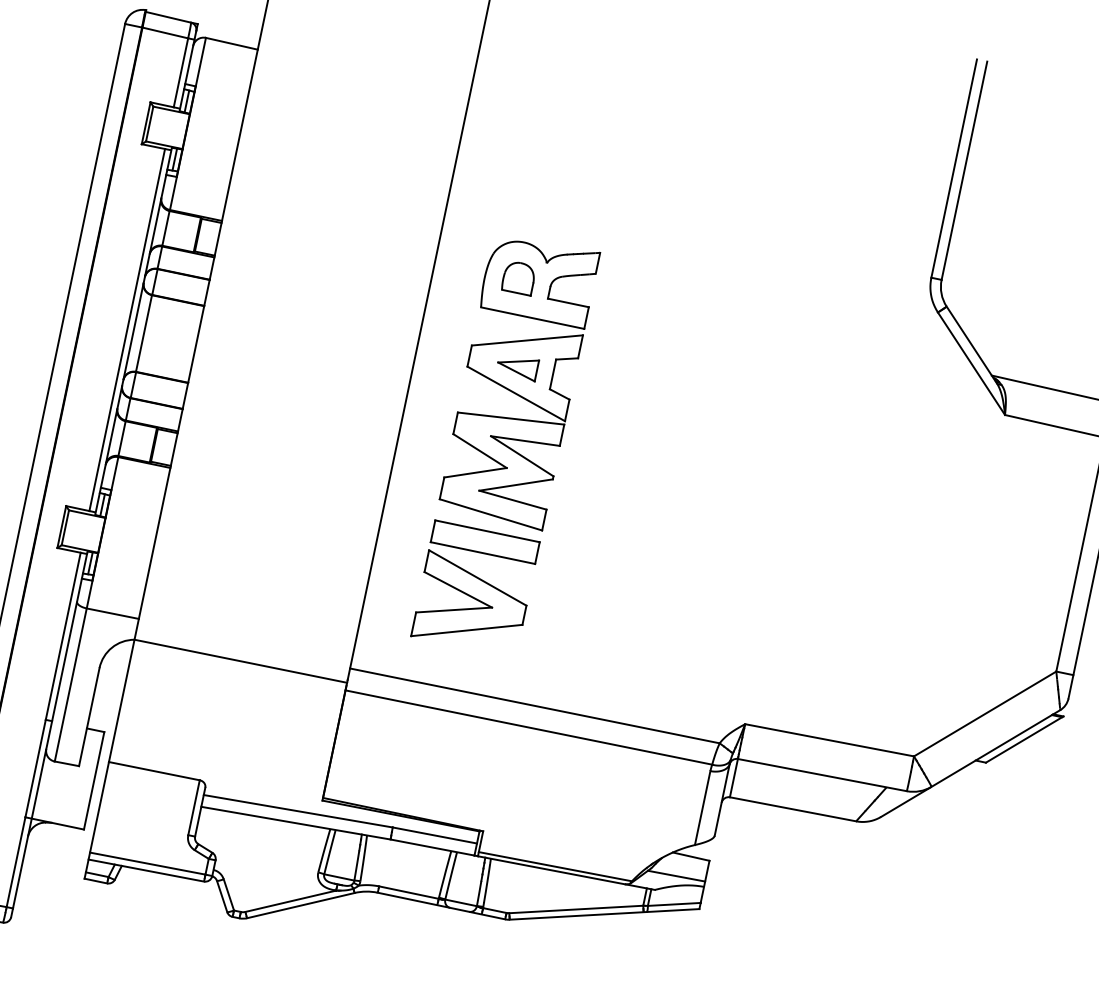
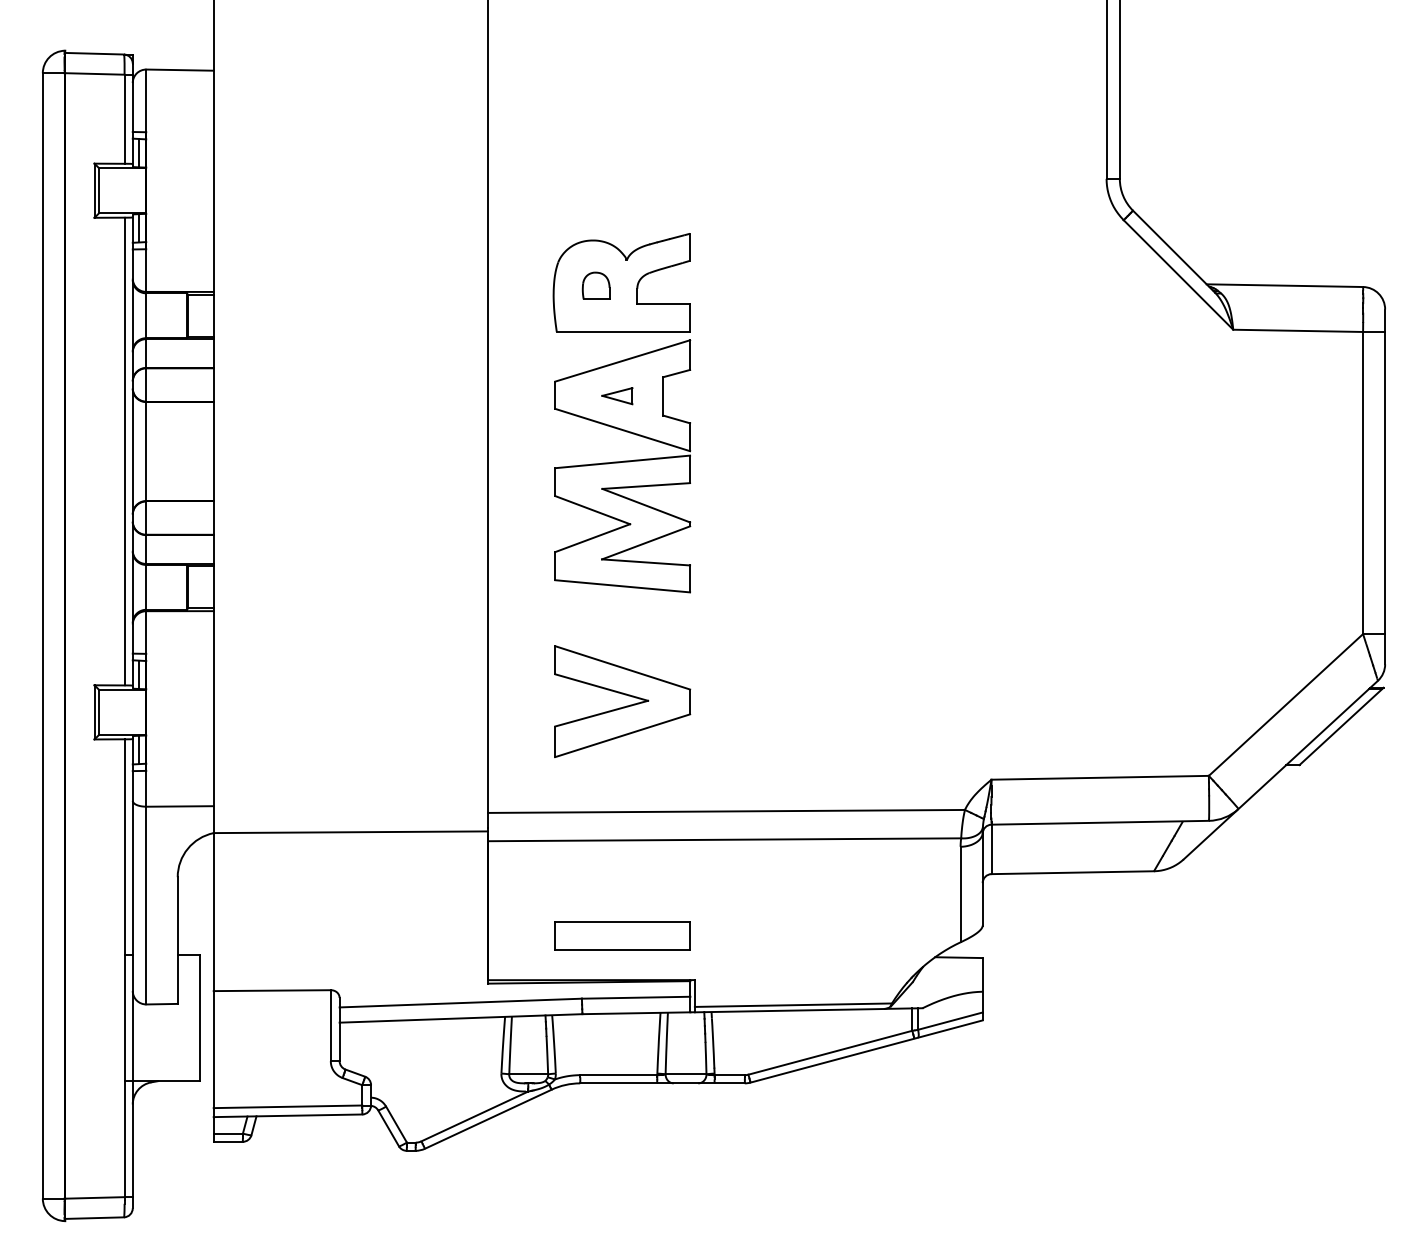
part: (519, 277) -> (596, 285), size x0.7
part: (517, 366) -> (617, 395), size x0.6
part: (485, 542) -> (622, 935), moved
line: (676, 876) -> (945, 985), removed

